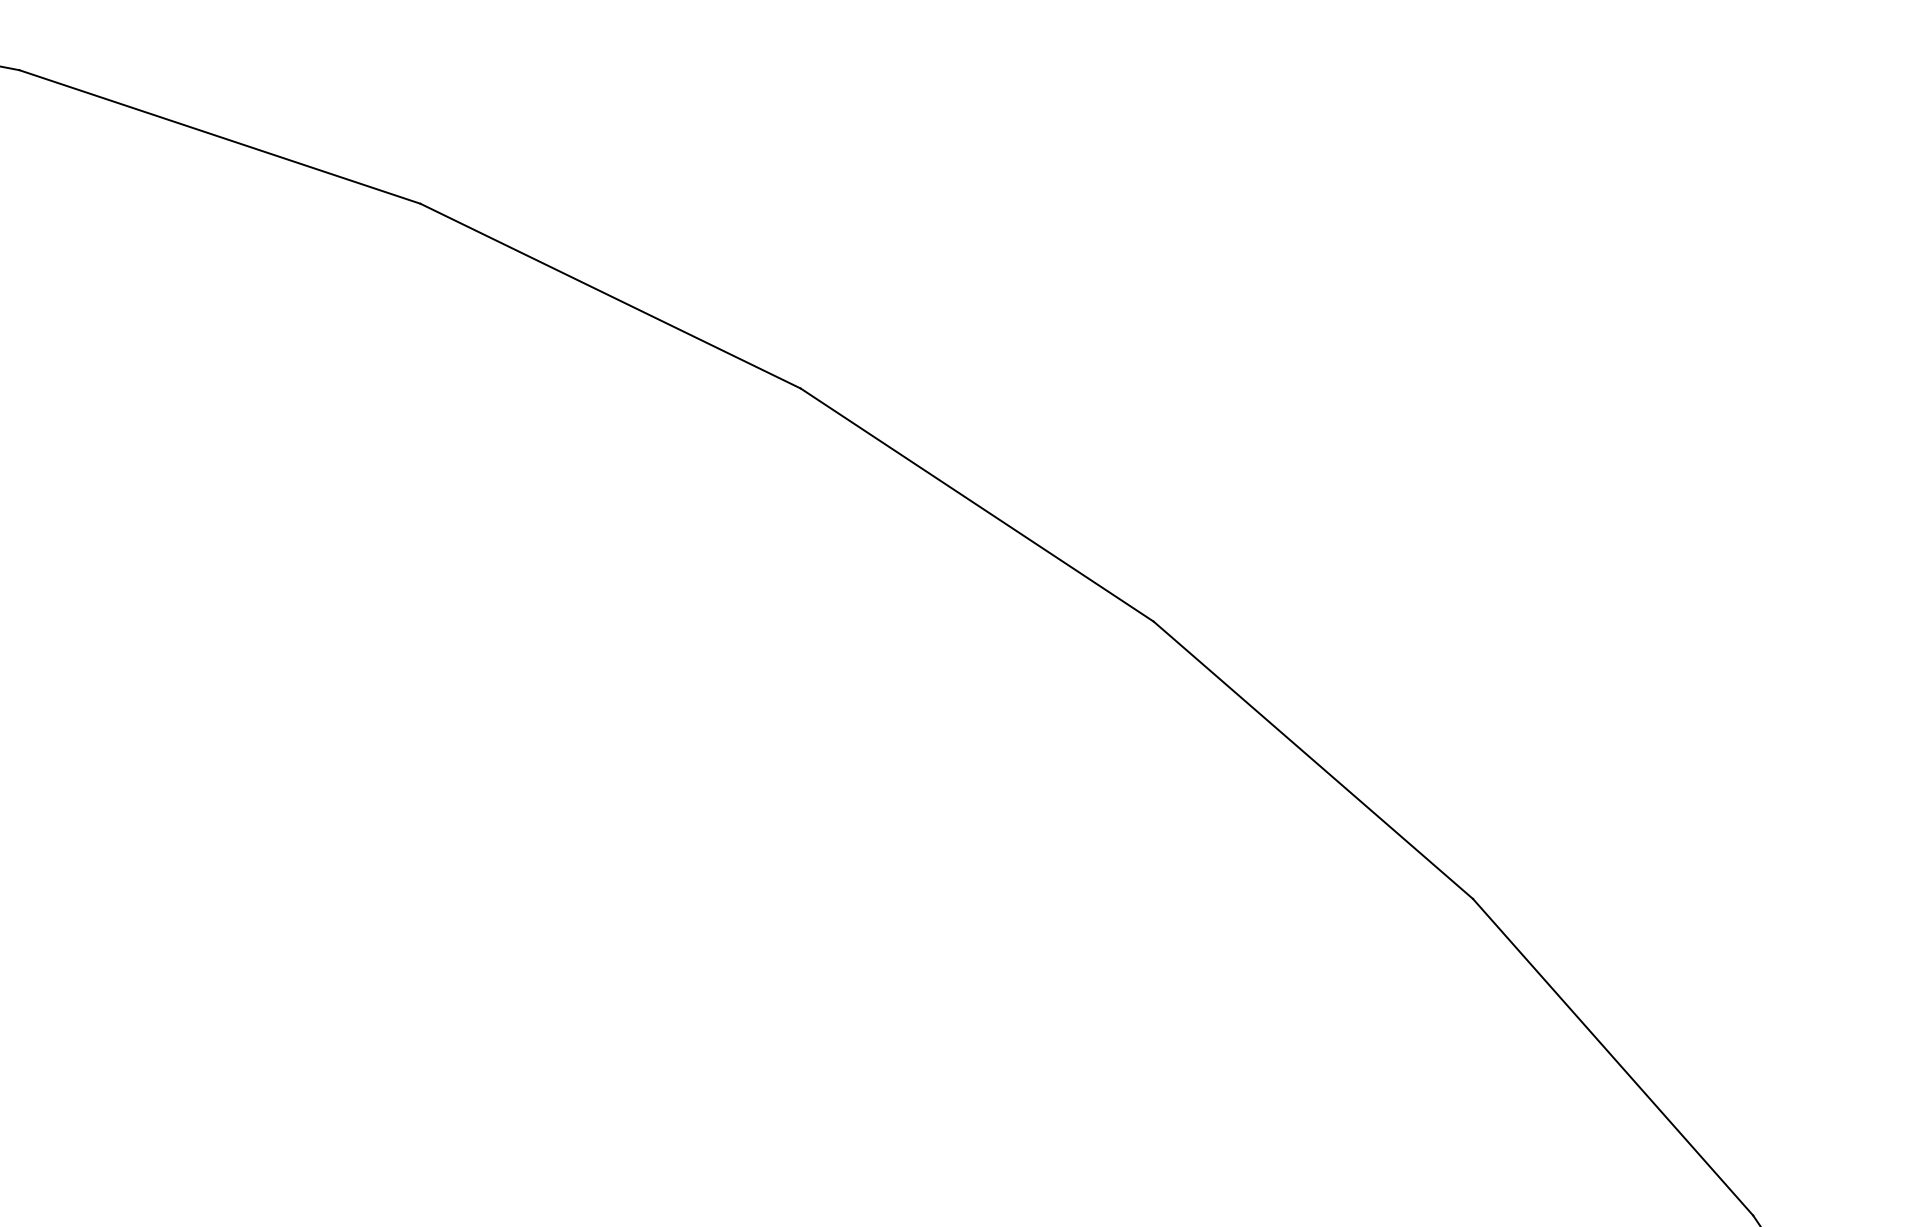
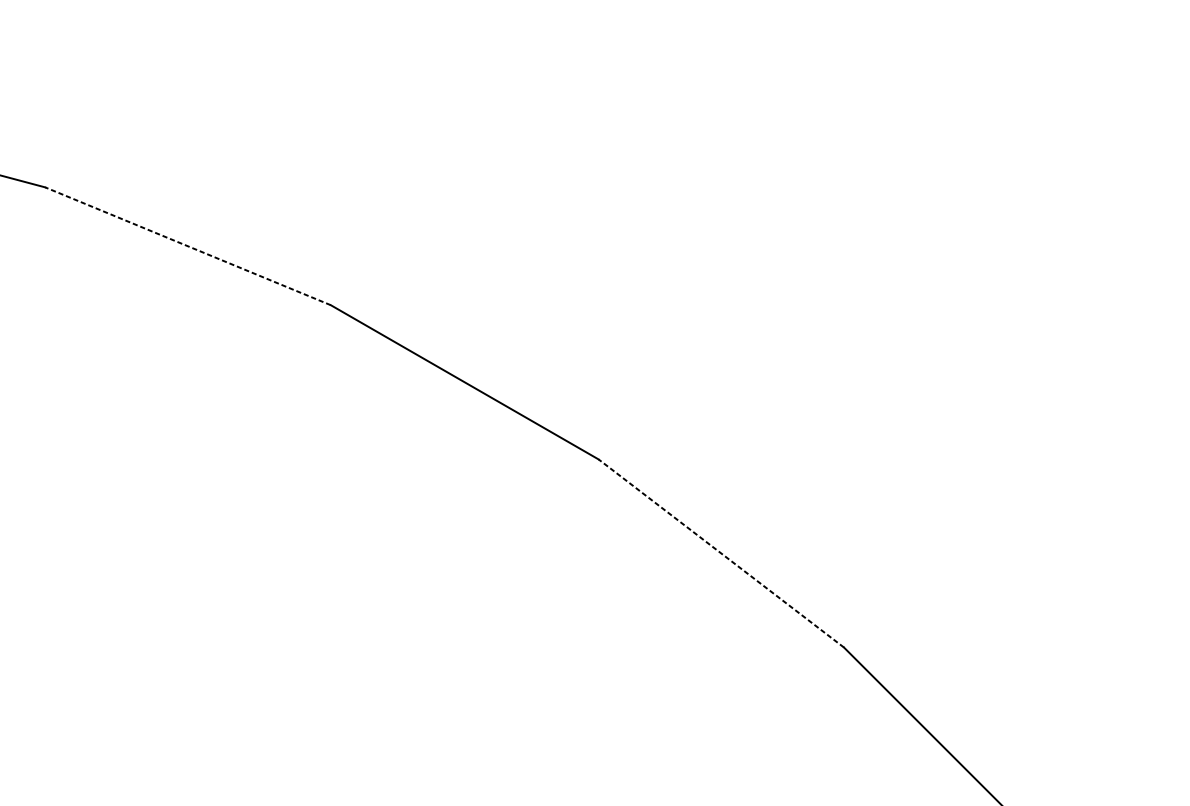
line: (610, 295) -> (187, 245), solid -> dashed
line: (1313, 760) -> (721, 553), solid -> dashed

